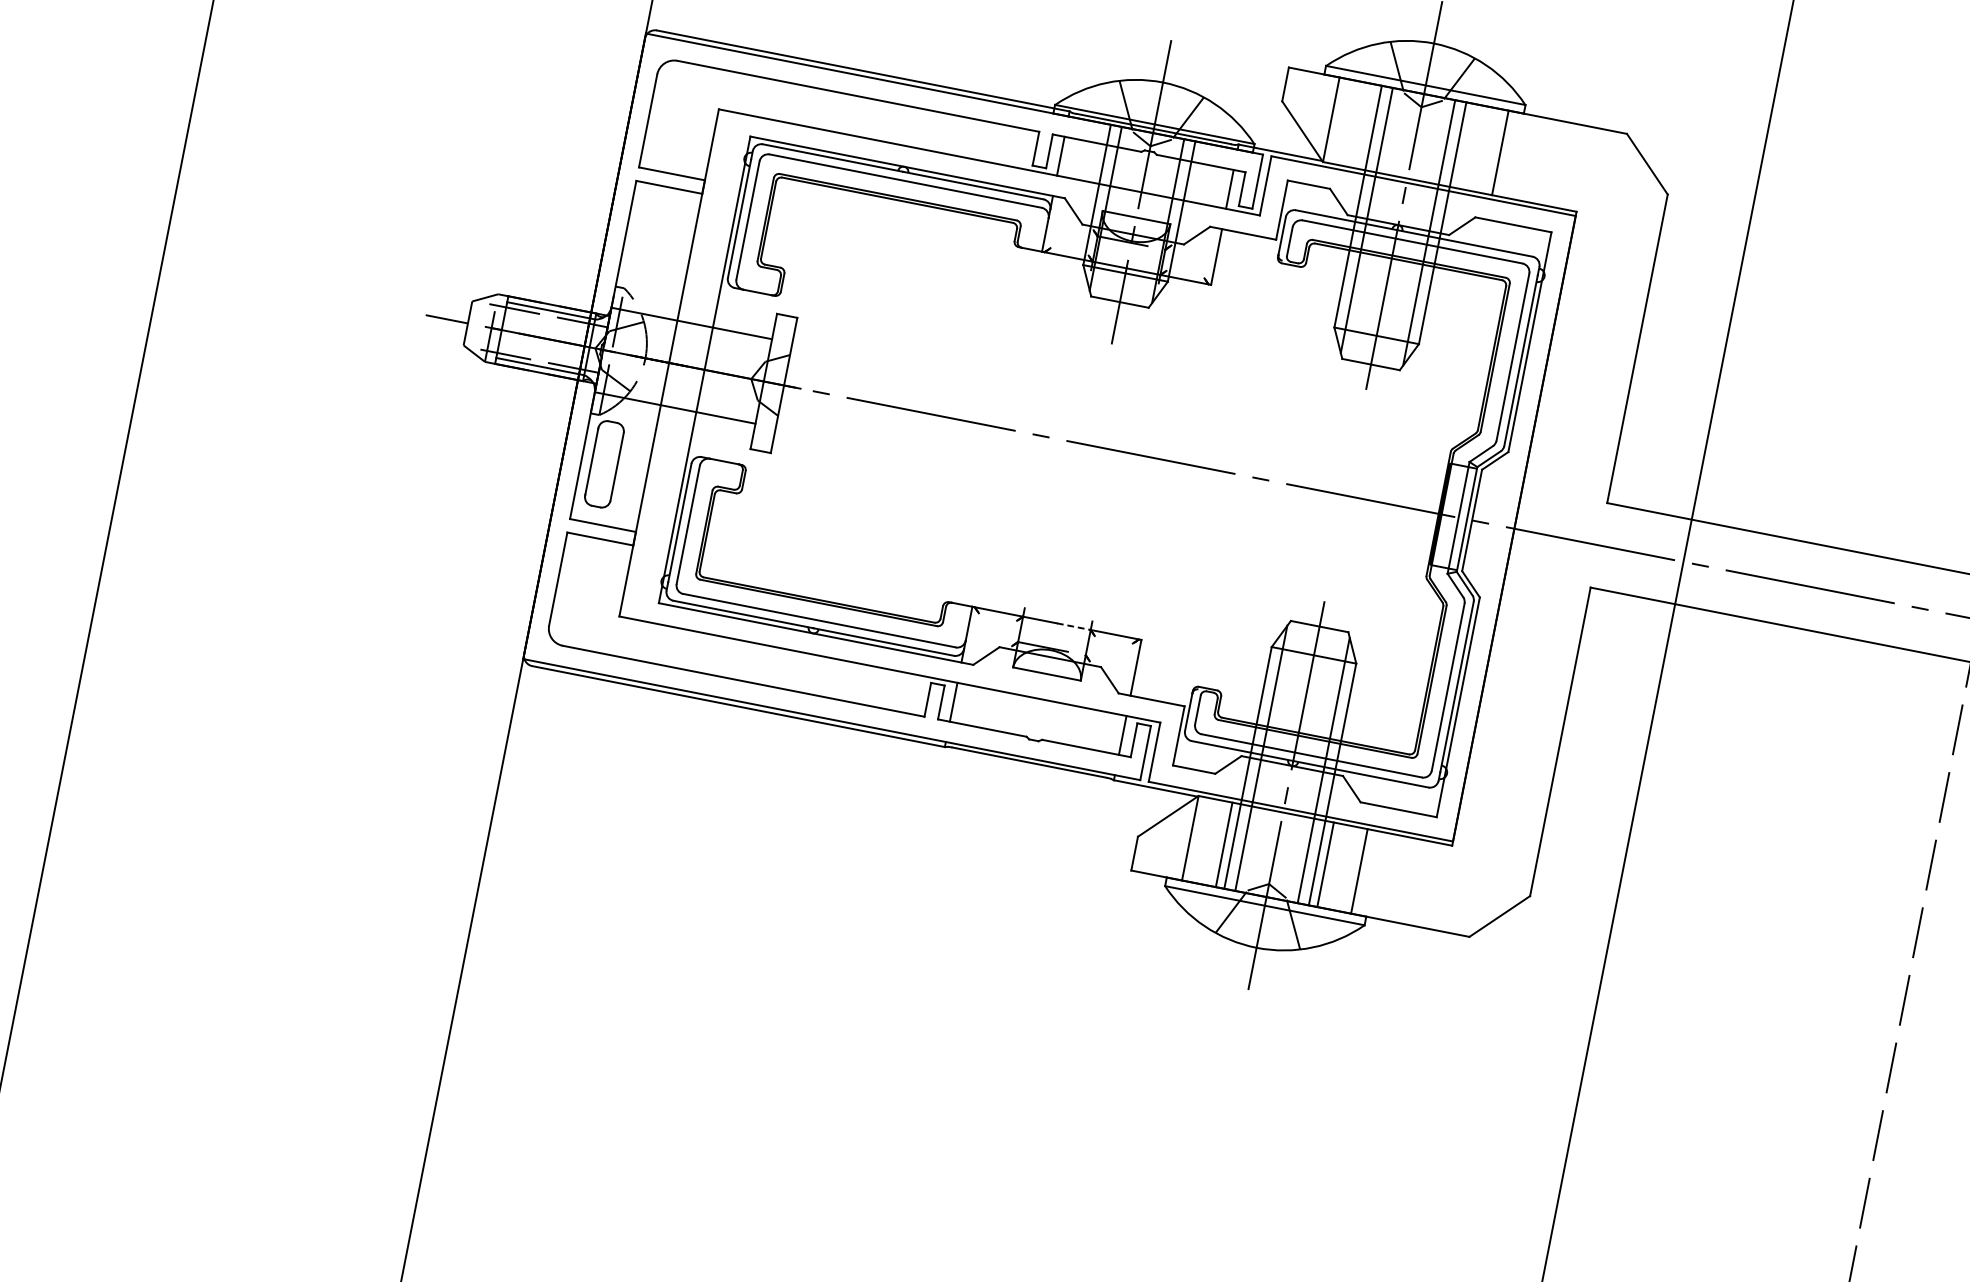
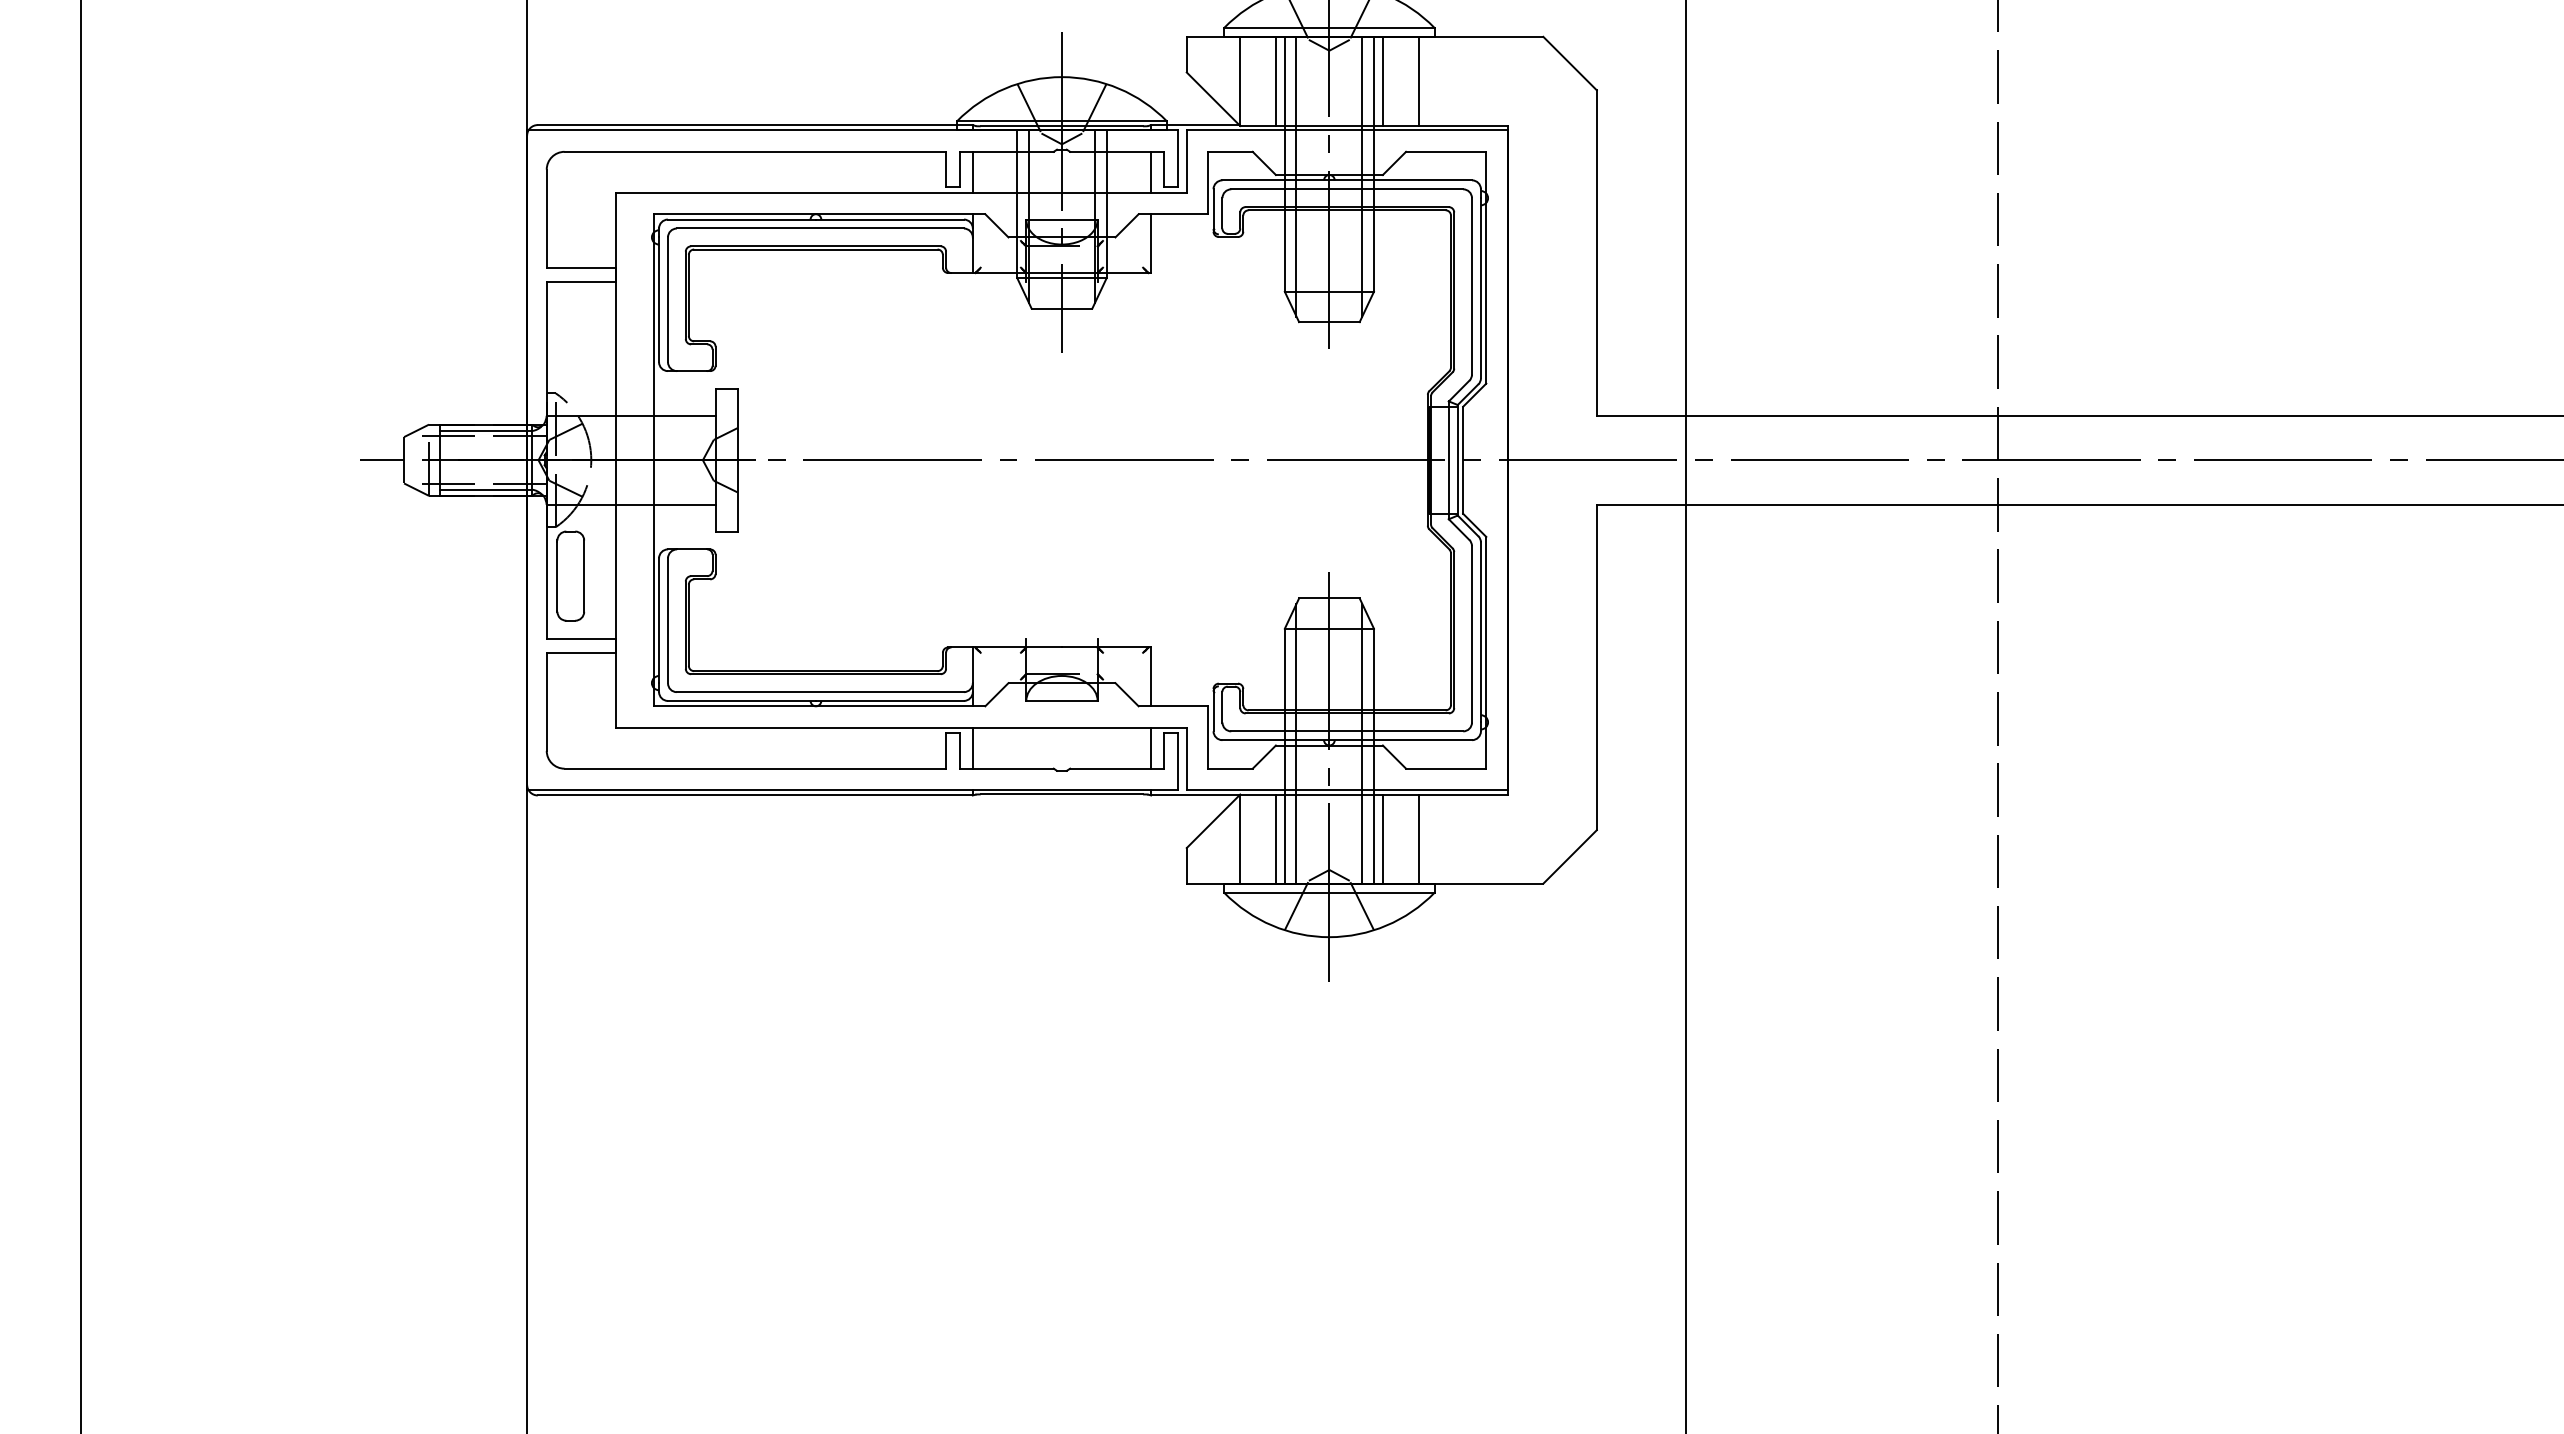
line: (1364, 125) -> (1275, 80), added
line: (1466, 145) -> (1382, 80), added
line: (1073, 626) -> (1079, 647), dashed -> solid

